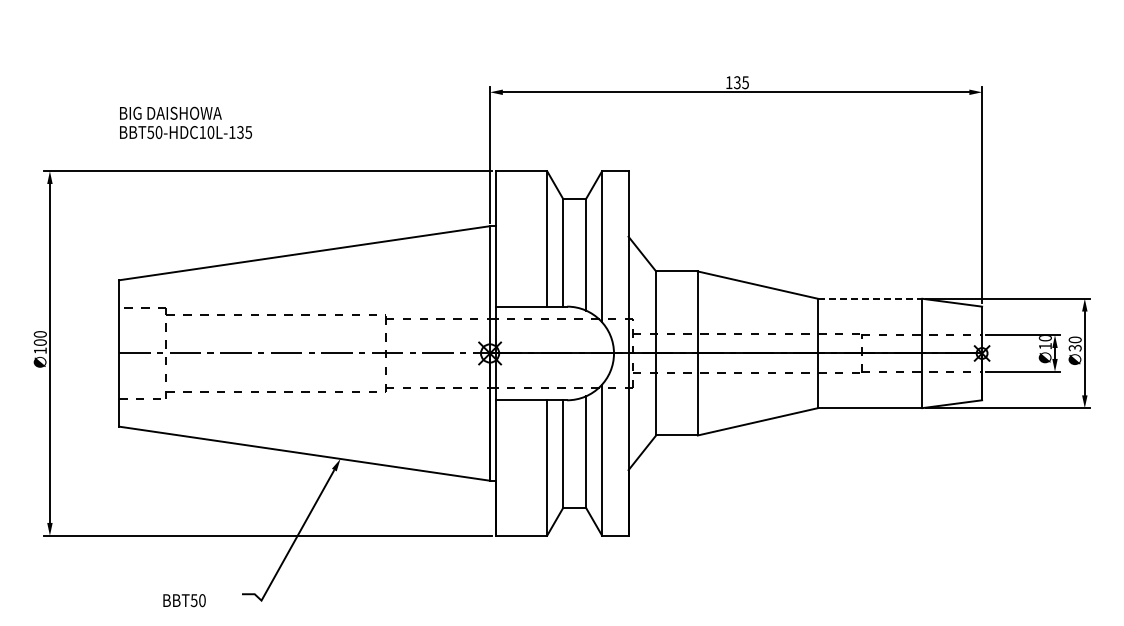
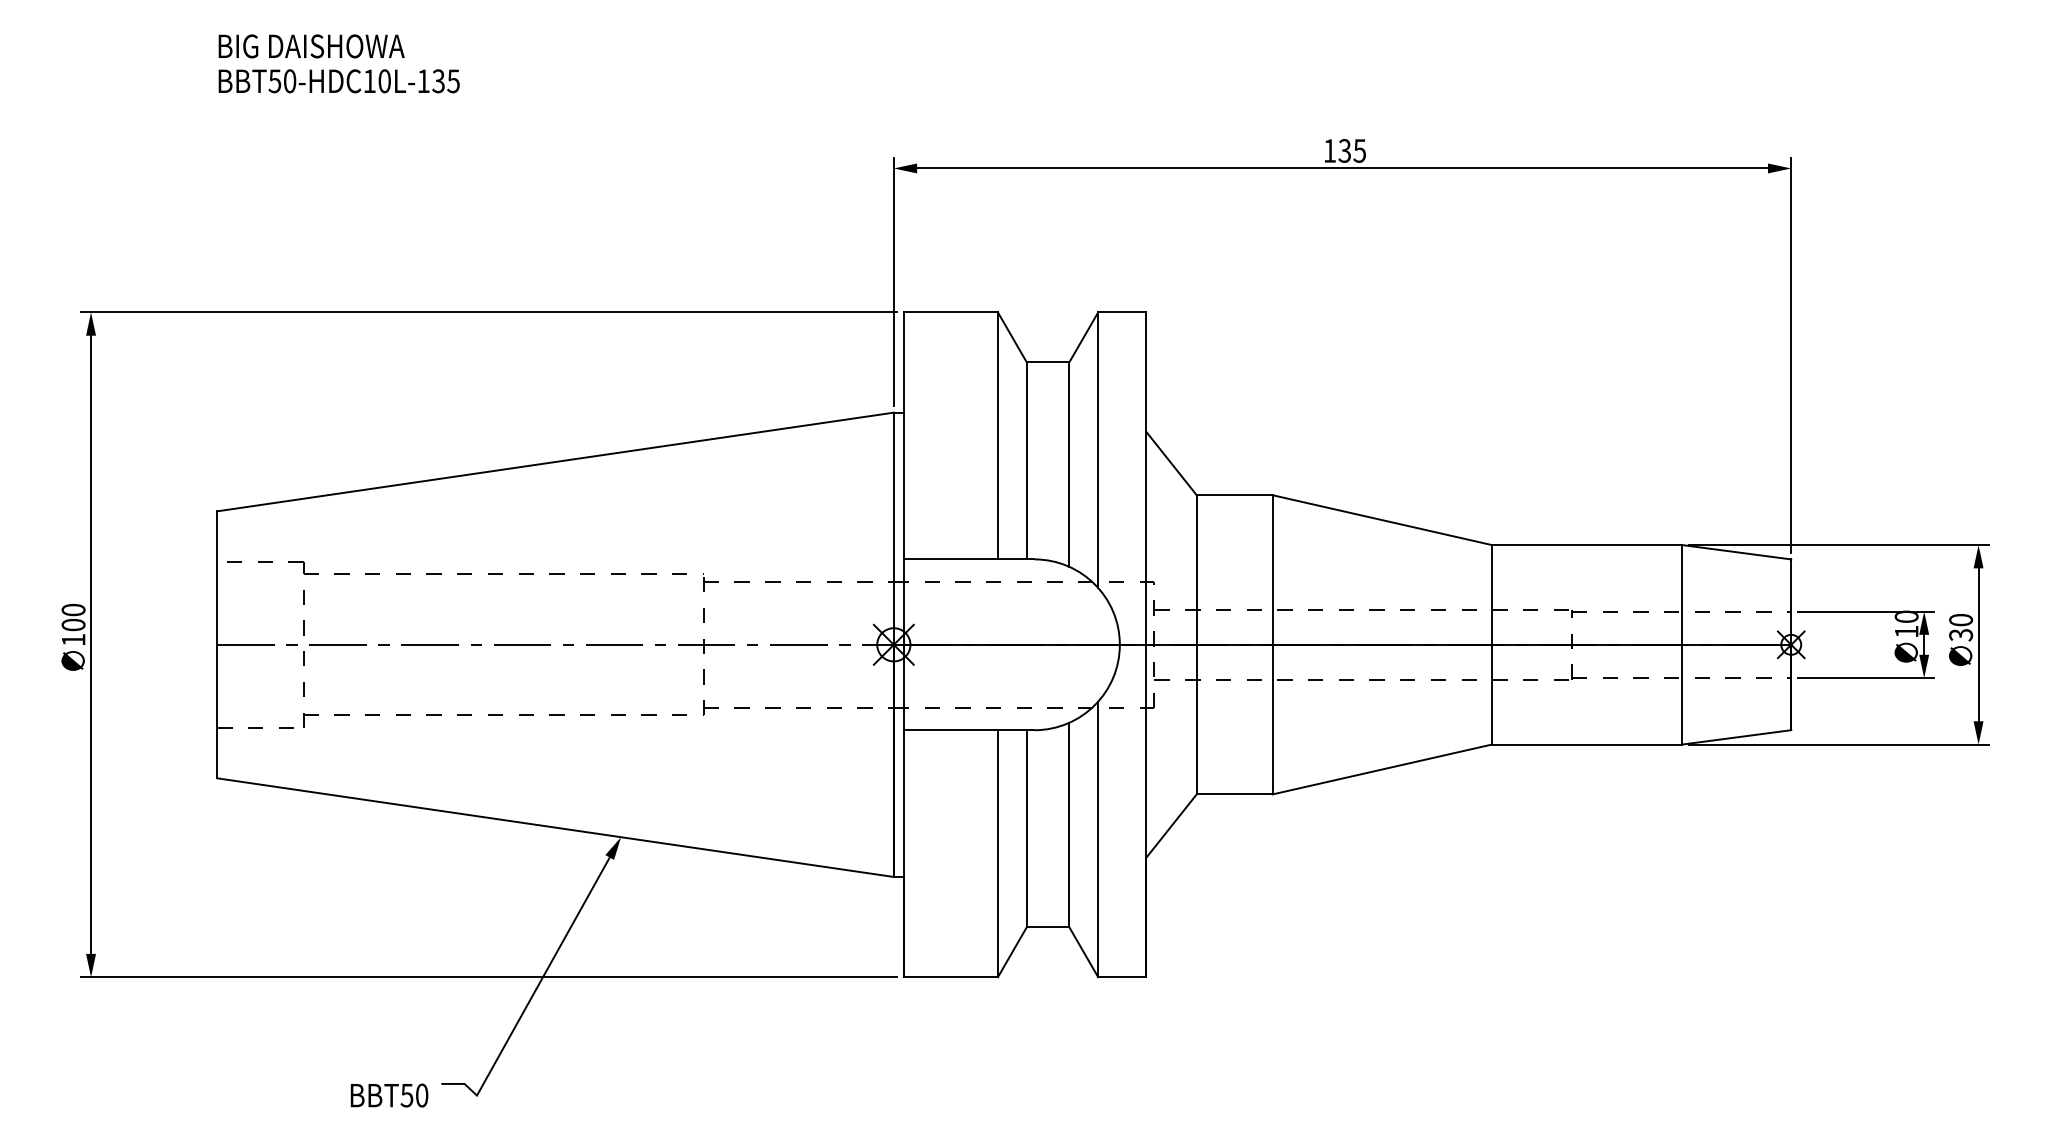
text: (185, 122) -> (338, 63), moved
line: (870, 298) -> (1587, 544), dashed -> solid
text: (184, 600) -> (389, 1095), moved

